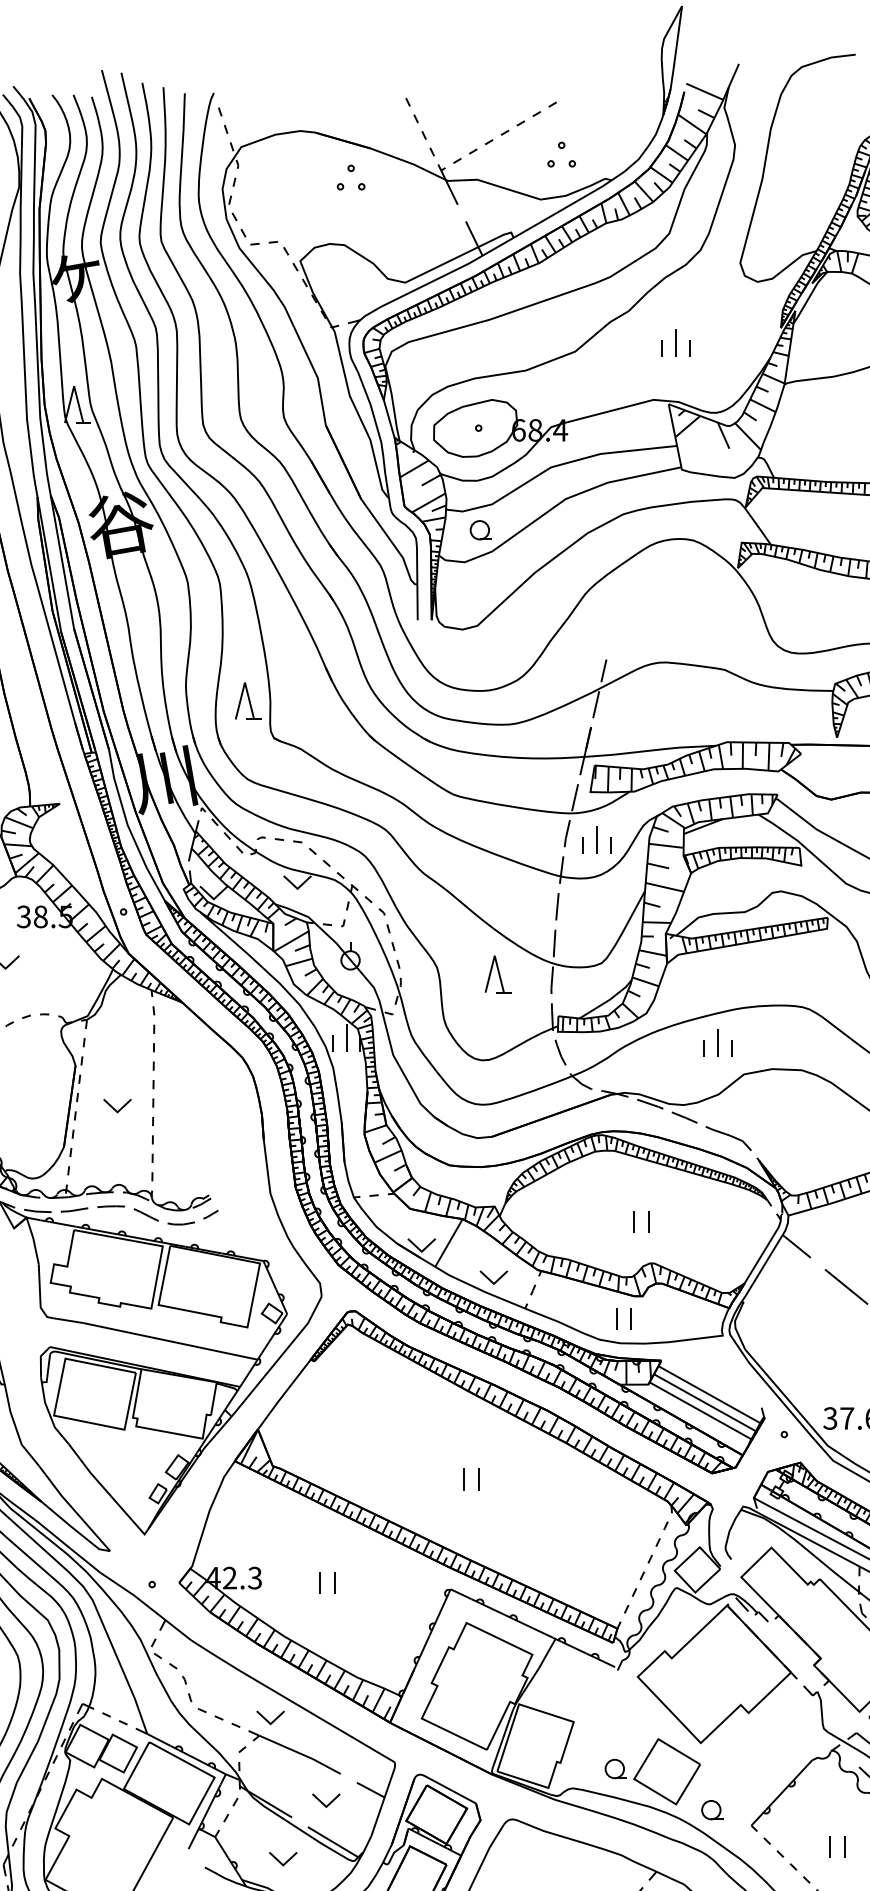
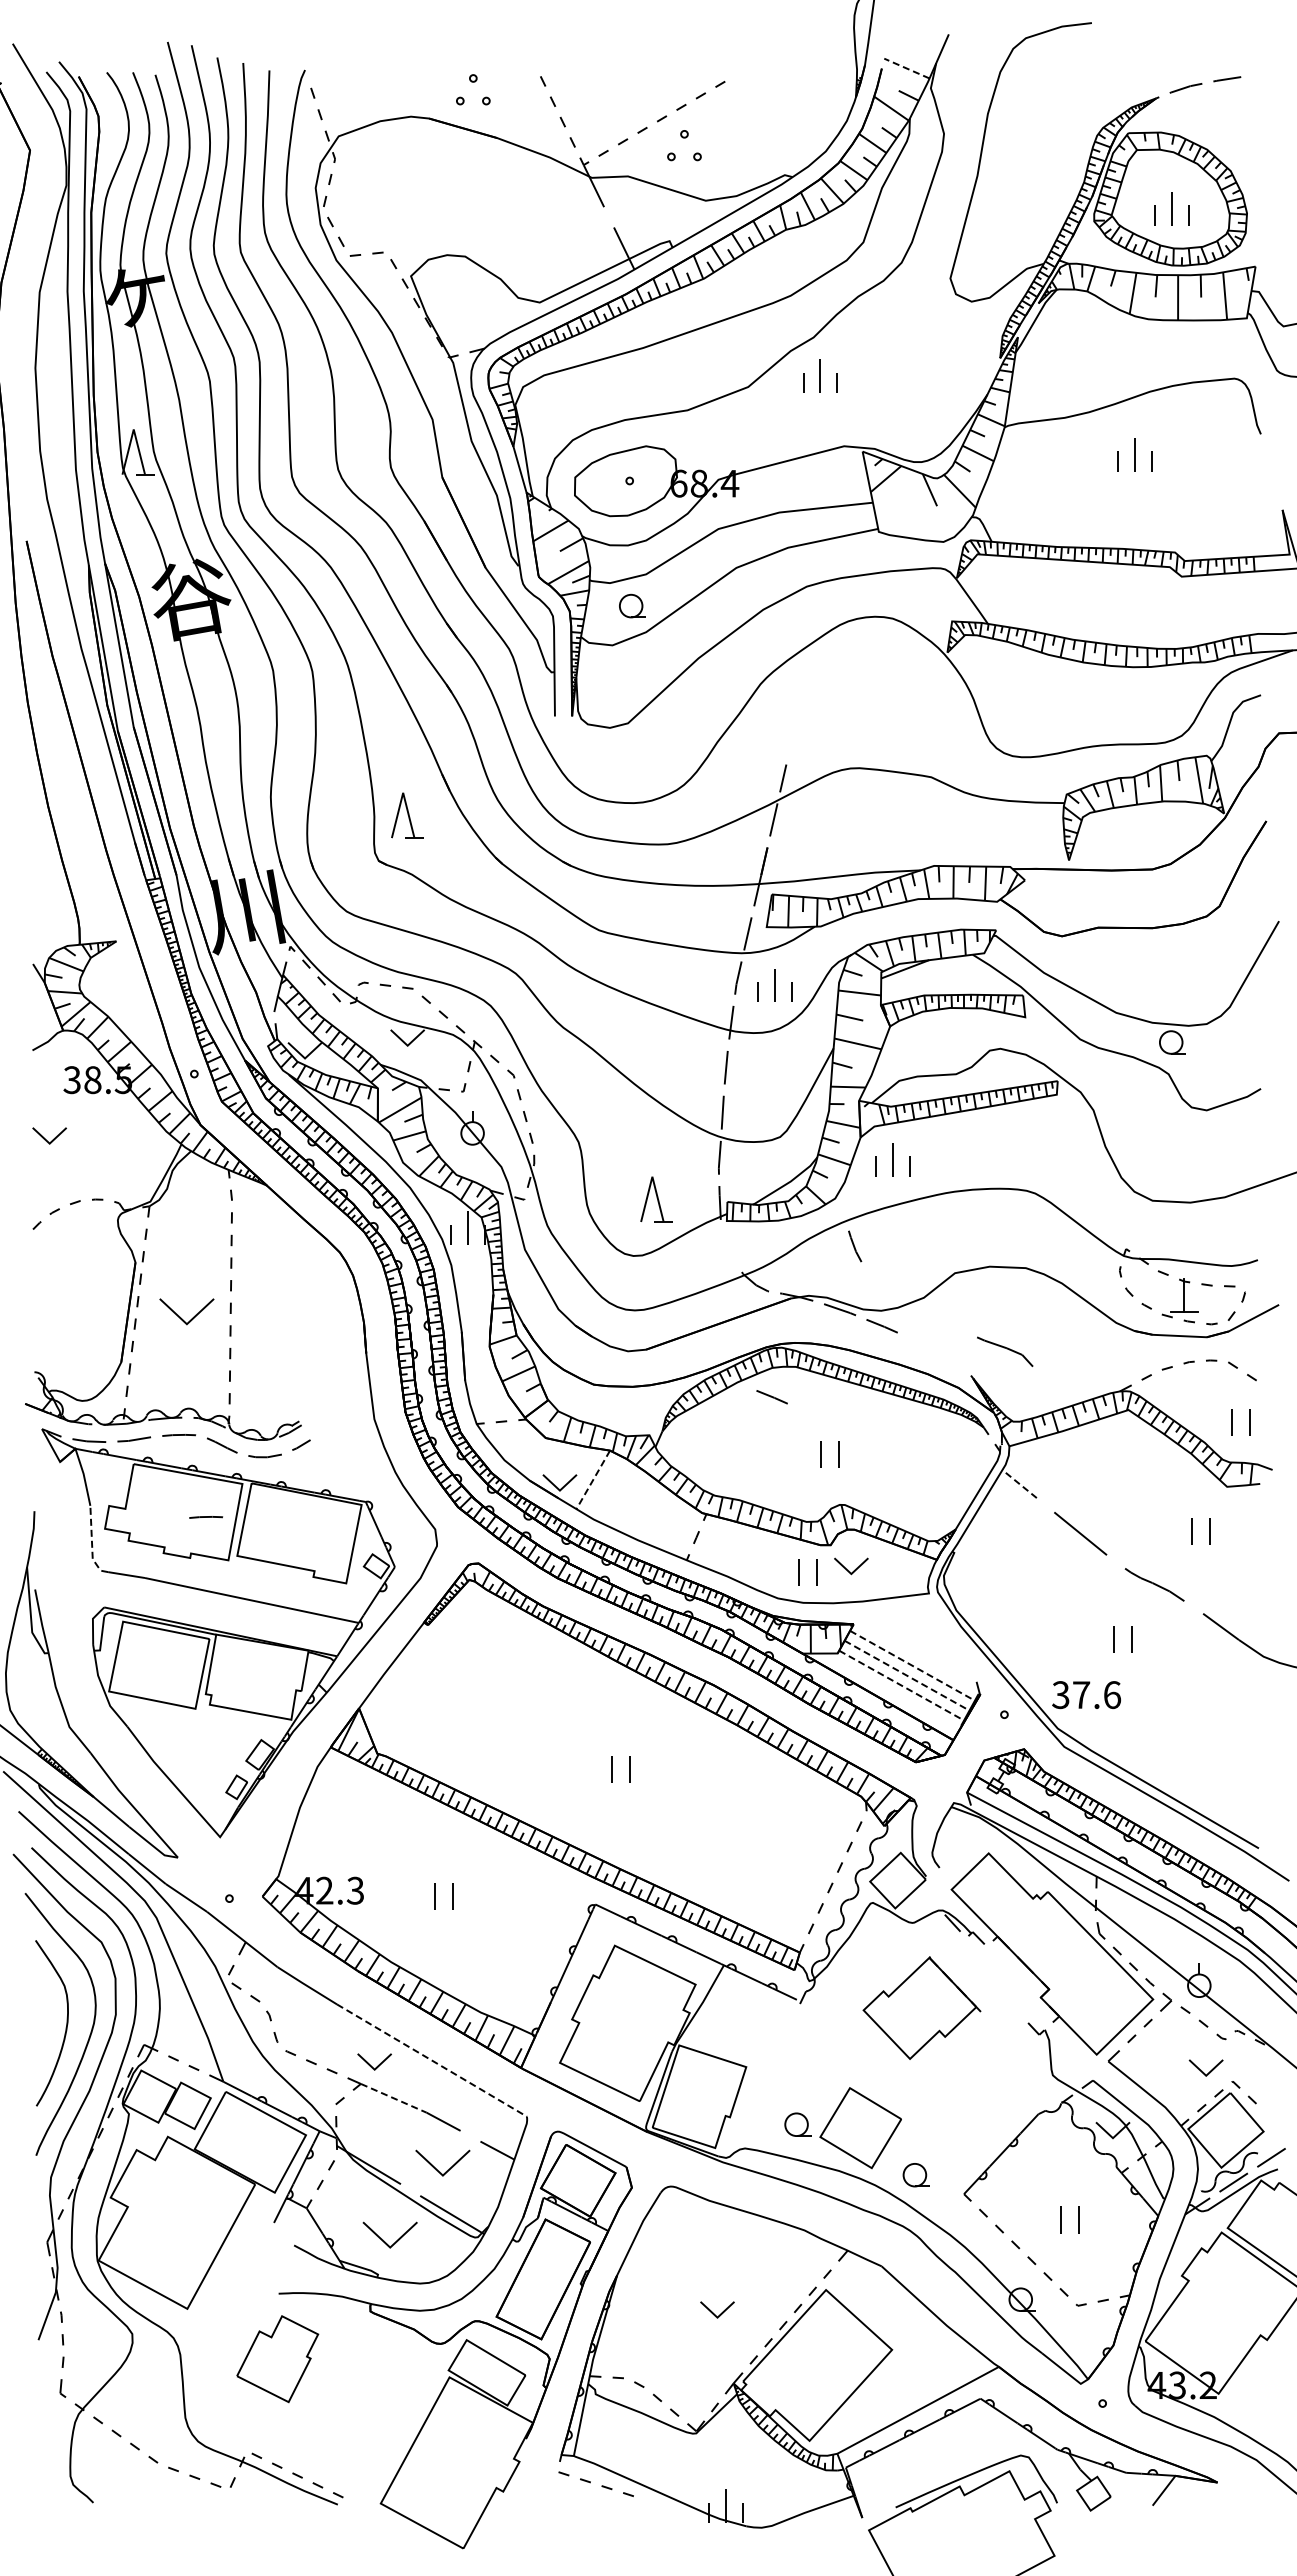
line: (704, 91) -> (906, 68), solid -> dashed
part: (561, 148) -> (684, 138), moved
part: (351, 171) -> (473, 82), moved
part: (675, 342) -> (820, 375), moved
part: (248, 701) -> (407, 815), moved
part: (498, 974) -> (656, 1199), moved
part: (717, 1042) -> (892, 1159), moved
part: (560, 1052) -> (855, 1246), moved
part: (117, 1105) -> (186, 1311), size x1.6
part: (728, 1138) -> (1005, 1351), moved
line: (594, 1175) -> (771, 1397), added
line: (449, 1242) -> (593, 1479), solid -> dashed
line: (796, 1245) -> (1019, 1483), solid -> dashed
line: (133, 1273) -> (206, 1517), added
part: (494, 1277) -> (851, 1566), moved
line: (40, 1295) -> (92, 1544), solid -> dashed
line: (709, 1394) -> (912, 1665), solid -> dashed
line: (705, 1402) -> (907, 1675), solid -> dashed
line: (700, 1410) -> (901, 1685), solid -> dashed
part: (716, 1673) -> (921, 2007), size x0.6
line: (317, 1716) -> (432, 2060), solid -> dashed
line: (286, 1747) -> (393, 2098), solid -> dashed
part: (325, 1800) -> (442, 2163), size x1.6
part: (282, 1858) -> (389, 2234), size x1.6

